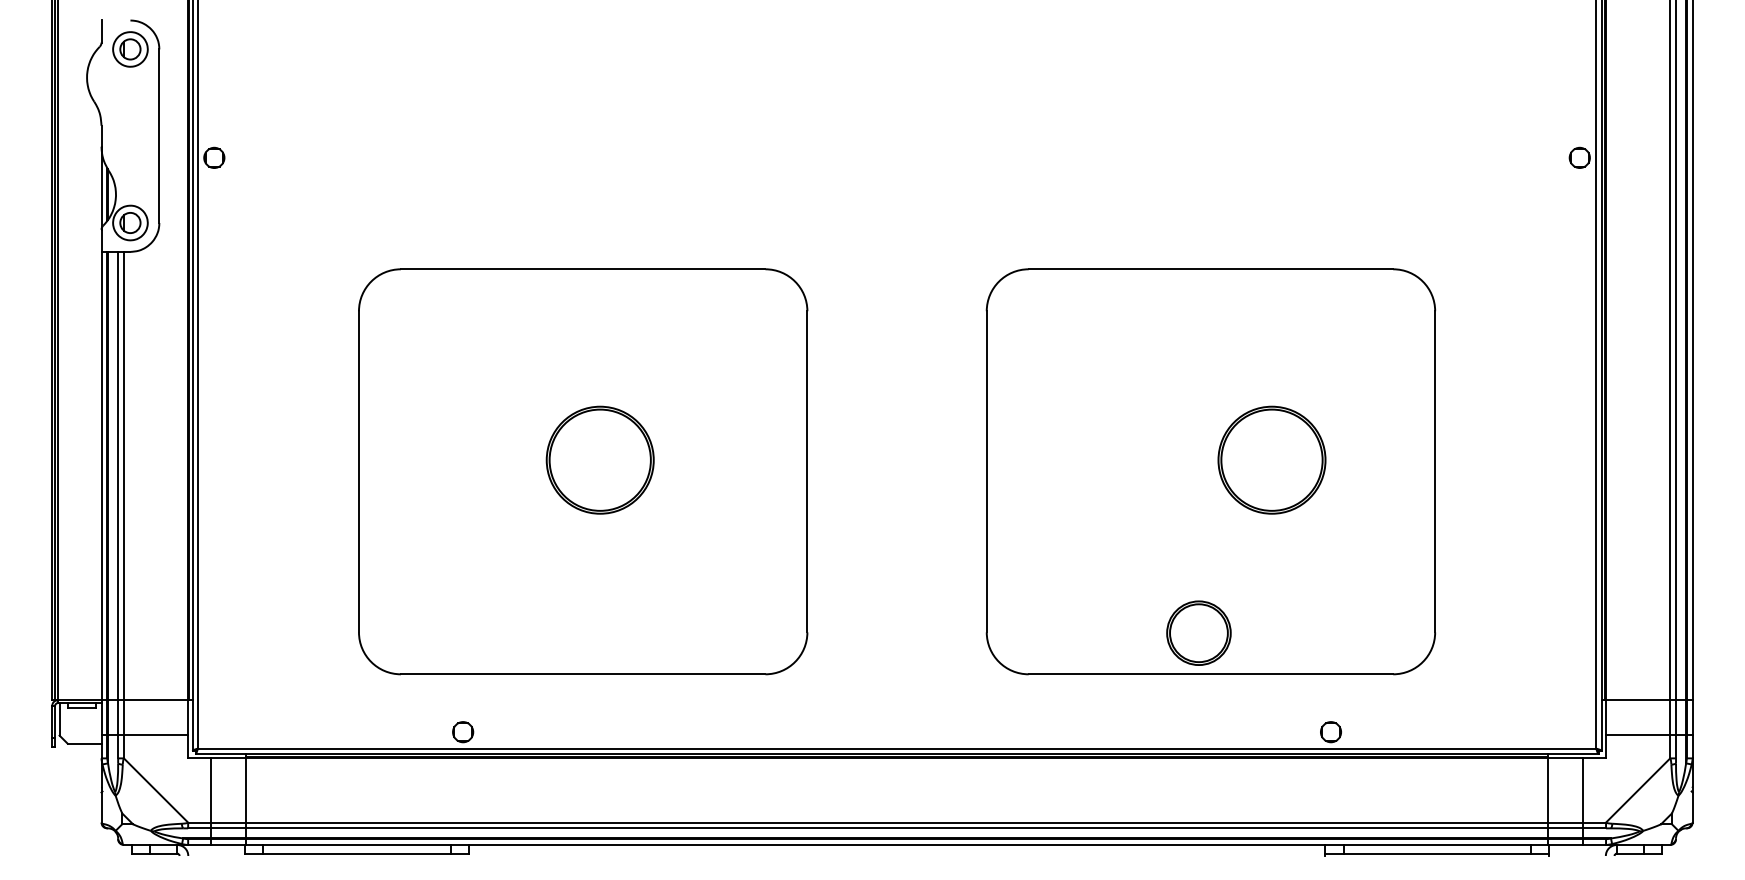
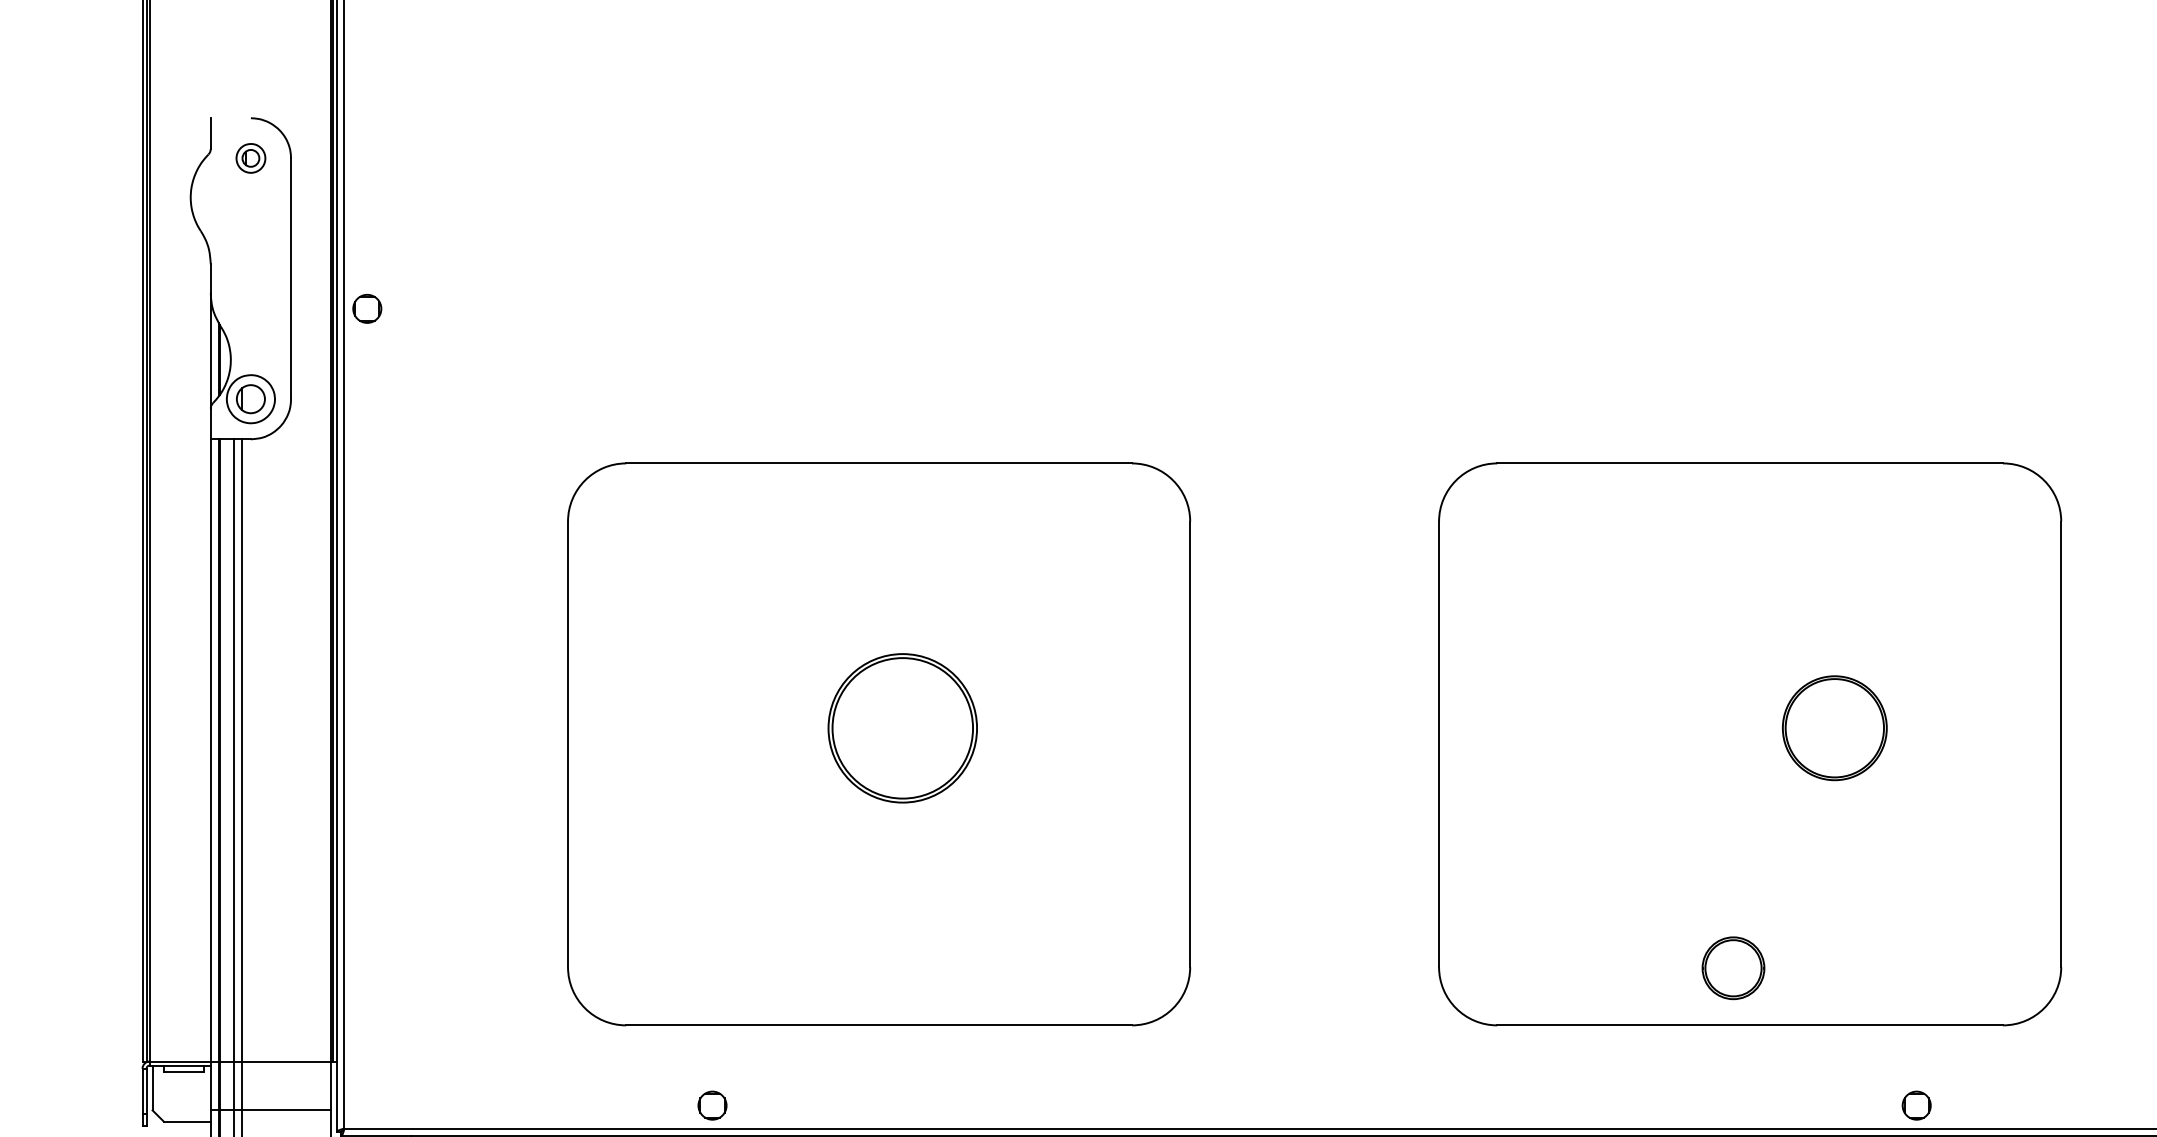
part: (130, 49) -> (250, 158), size x0.6
part: (1271, 459) -> (1834, 727), size x0.7
part: (1198, 632) -> (1732, 967), size x0.7

